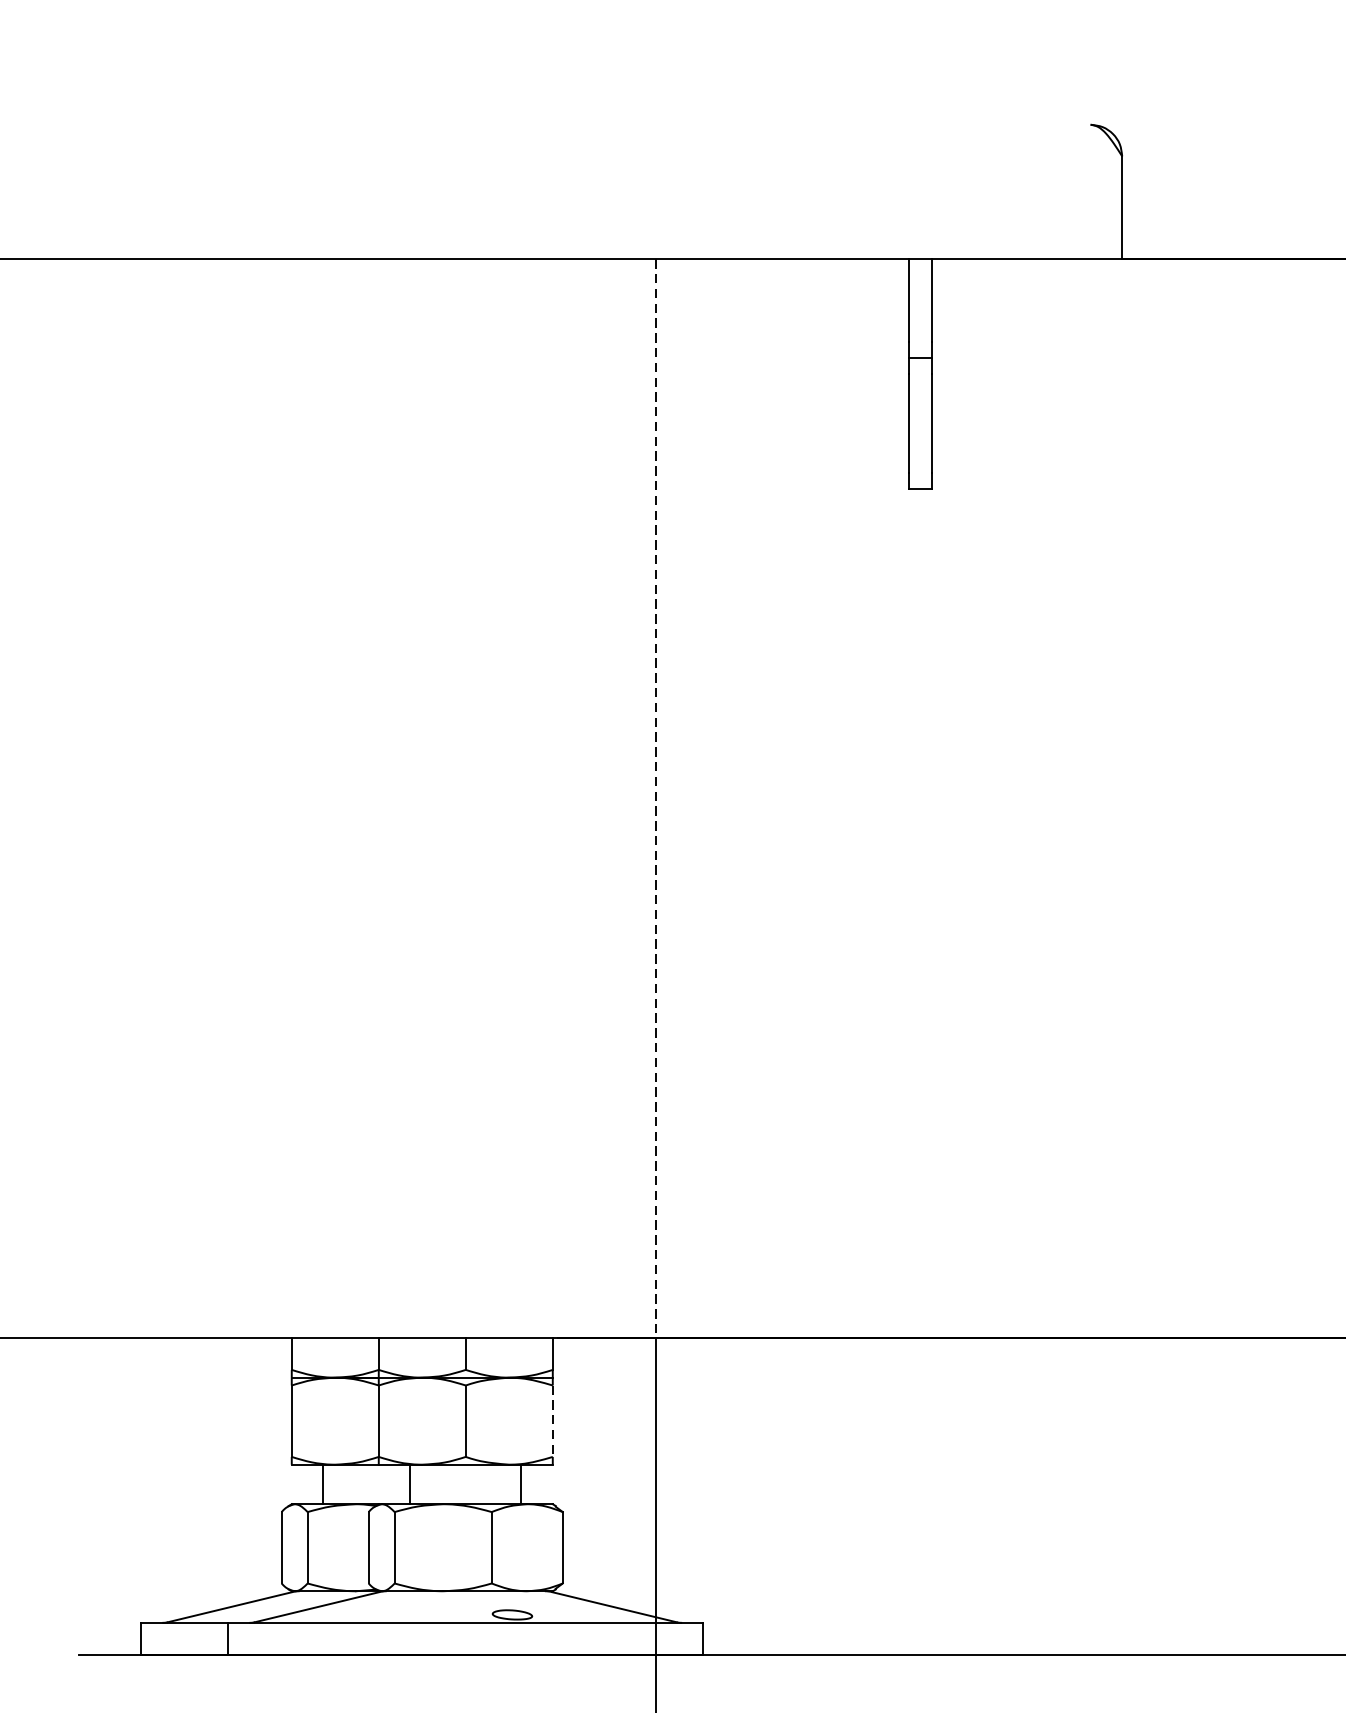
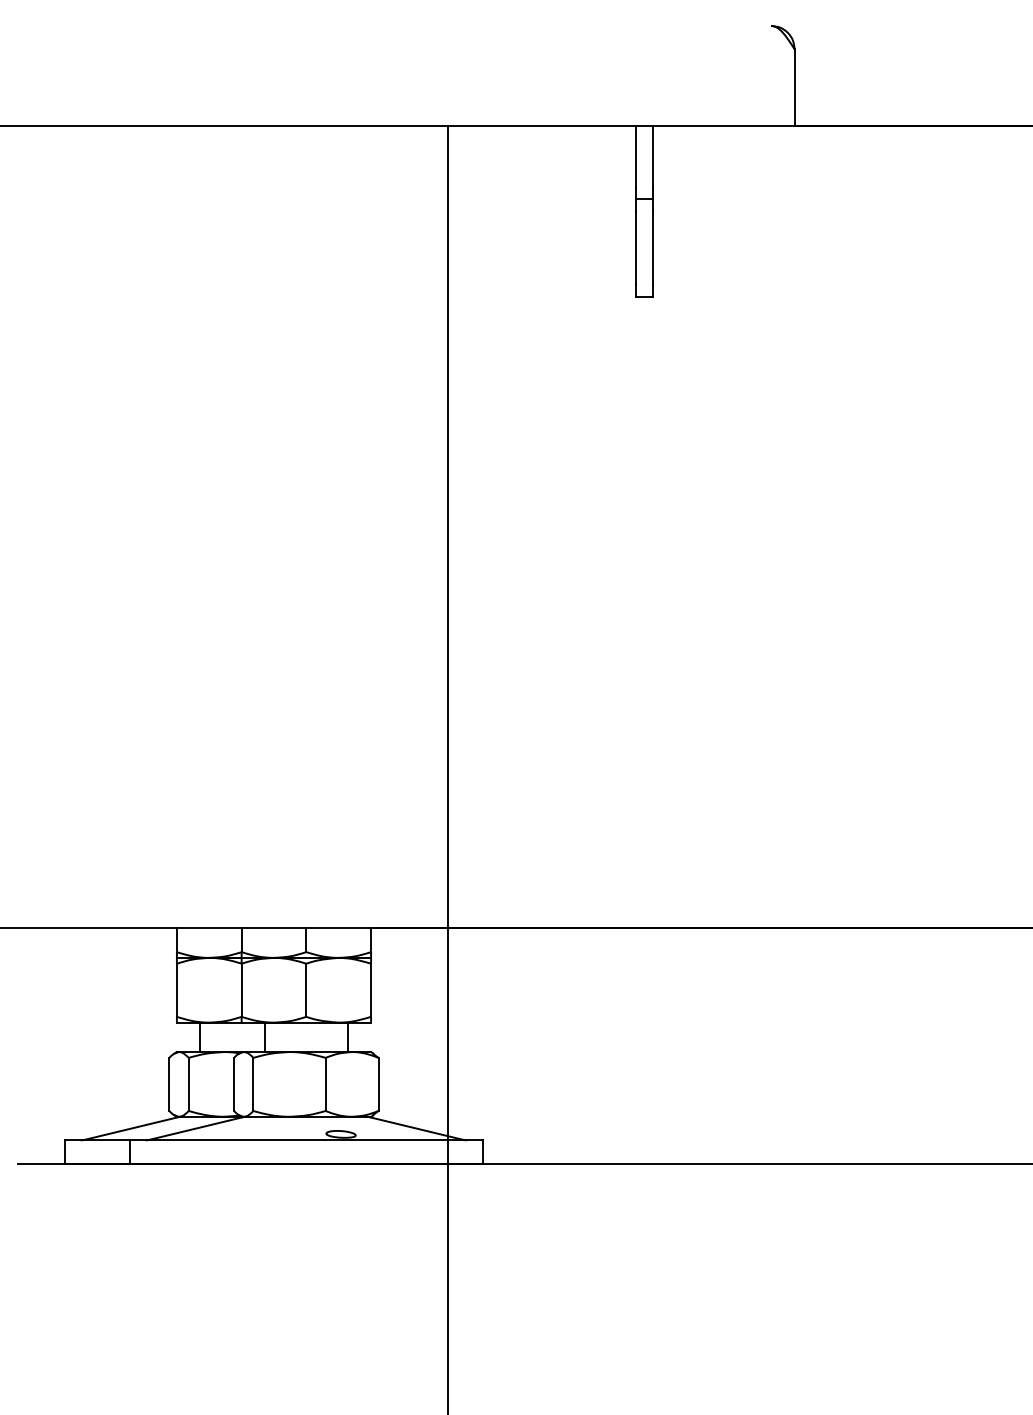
line: (655, 799) -> (447, 527), dashed -> solid
line: (553, 1421) -> (371, 990), dashed -> solid

